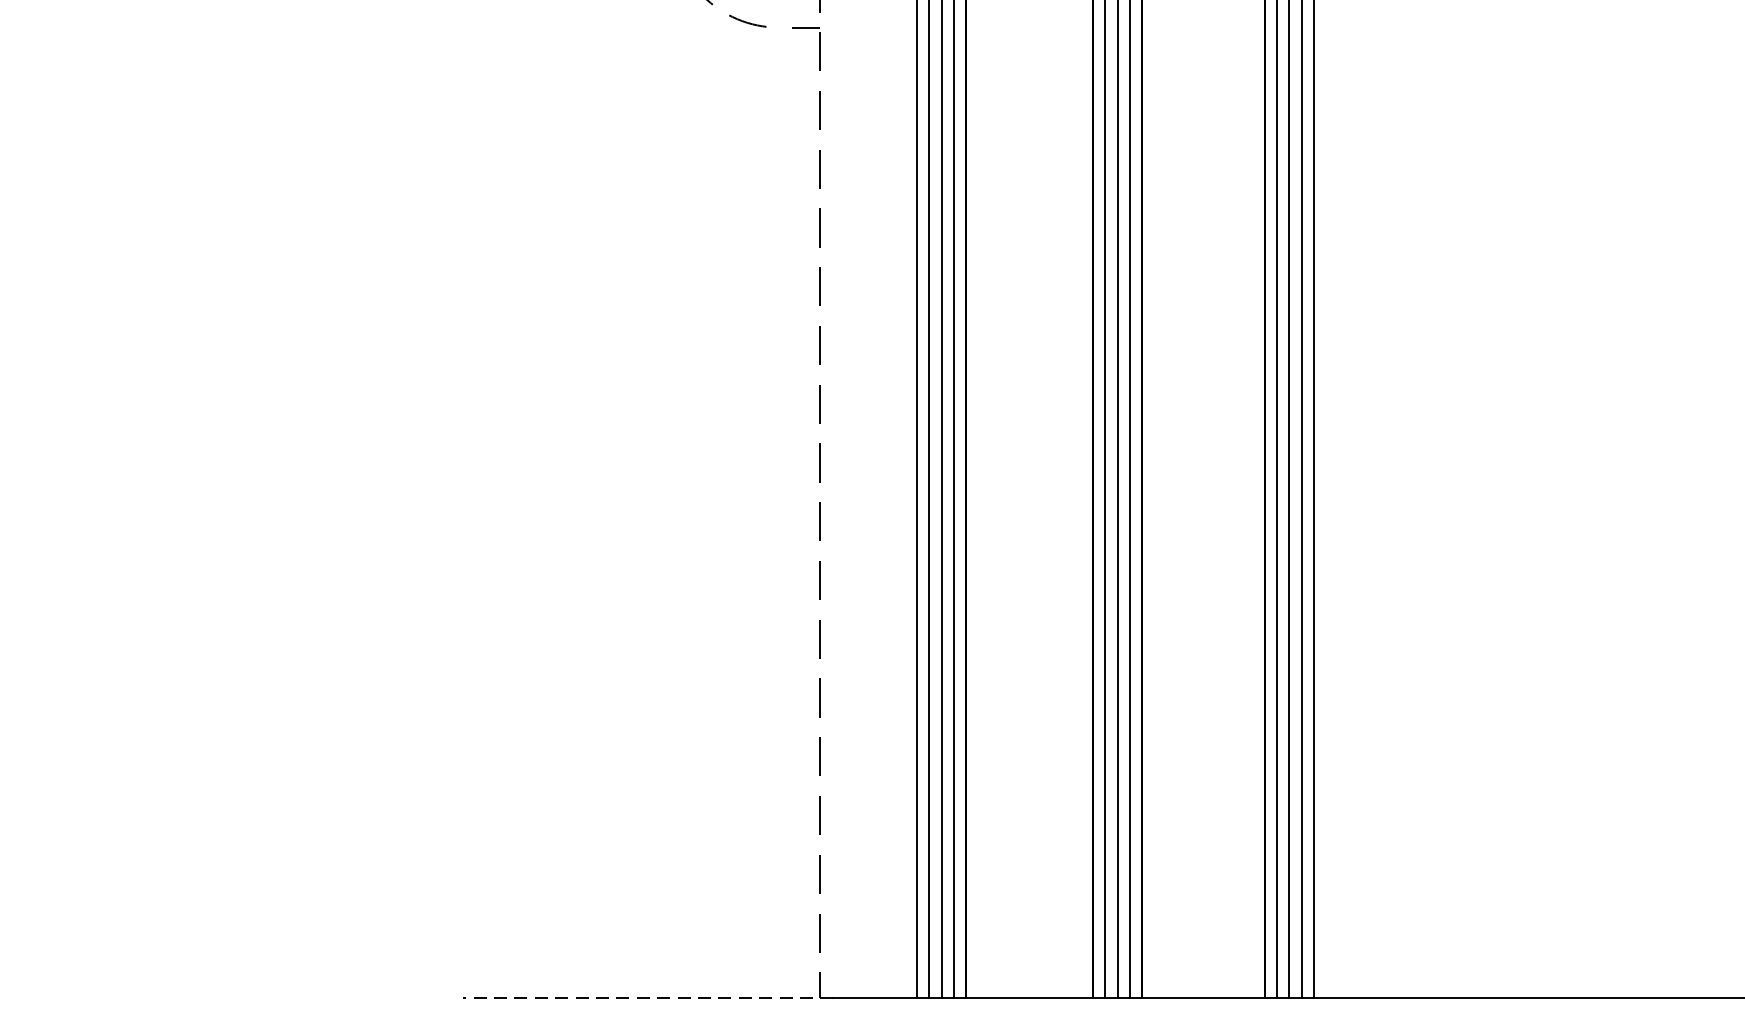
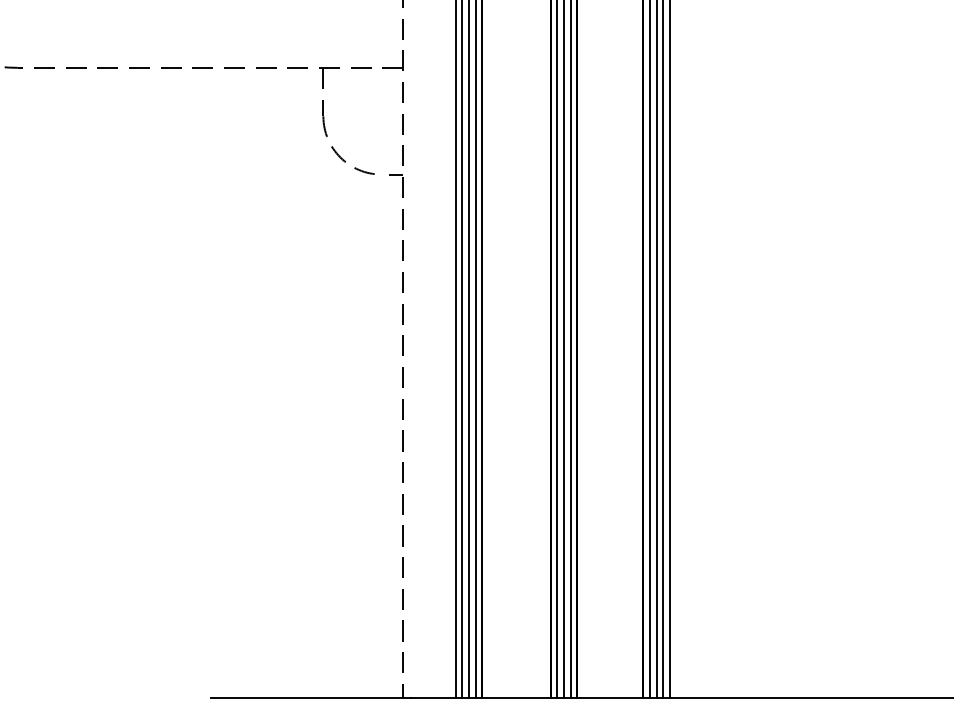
line: (647, 997) -> (310, 697), dashed -> solid

